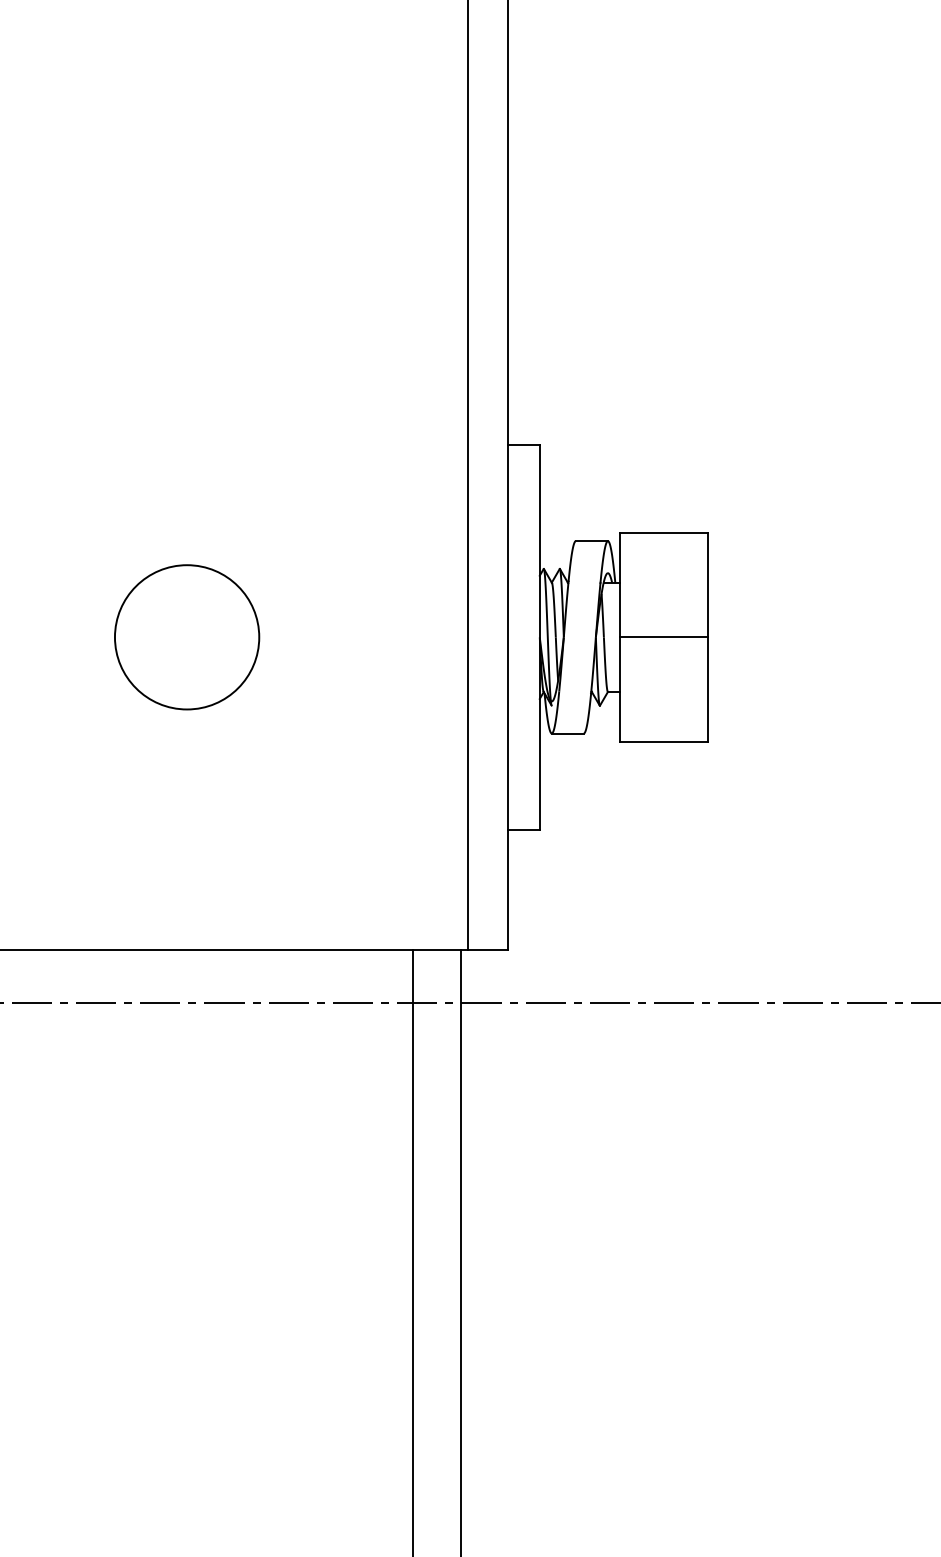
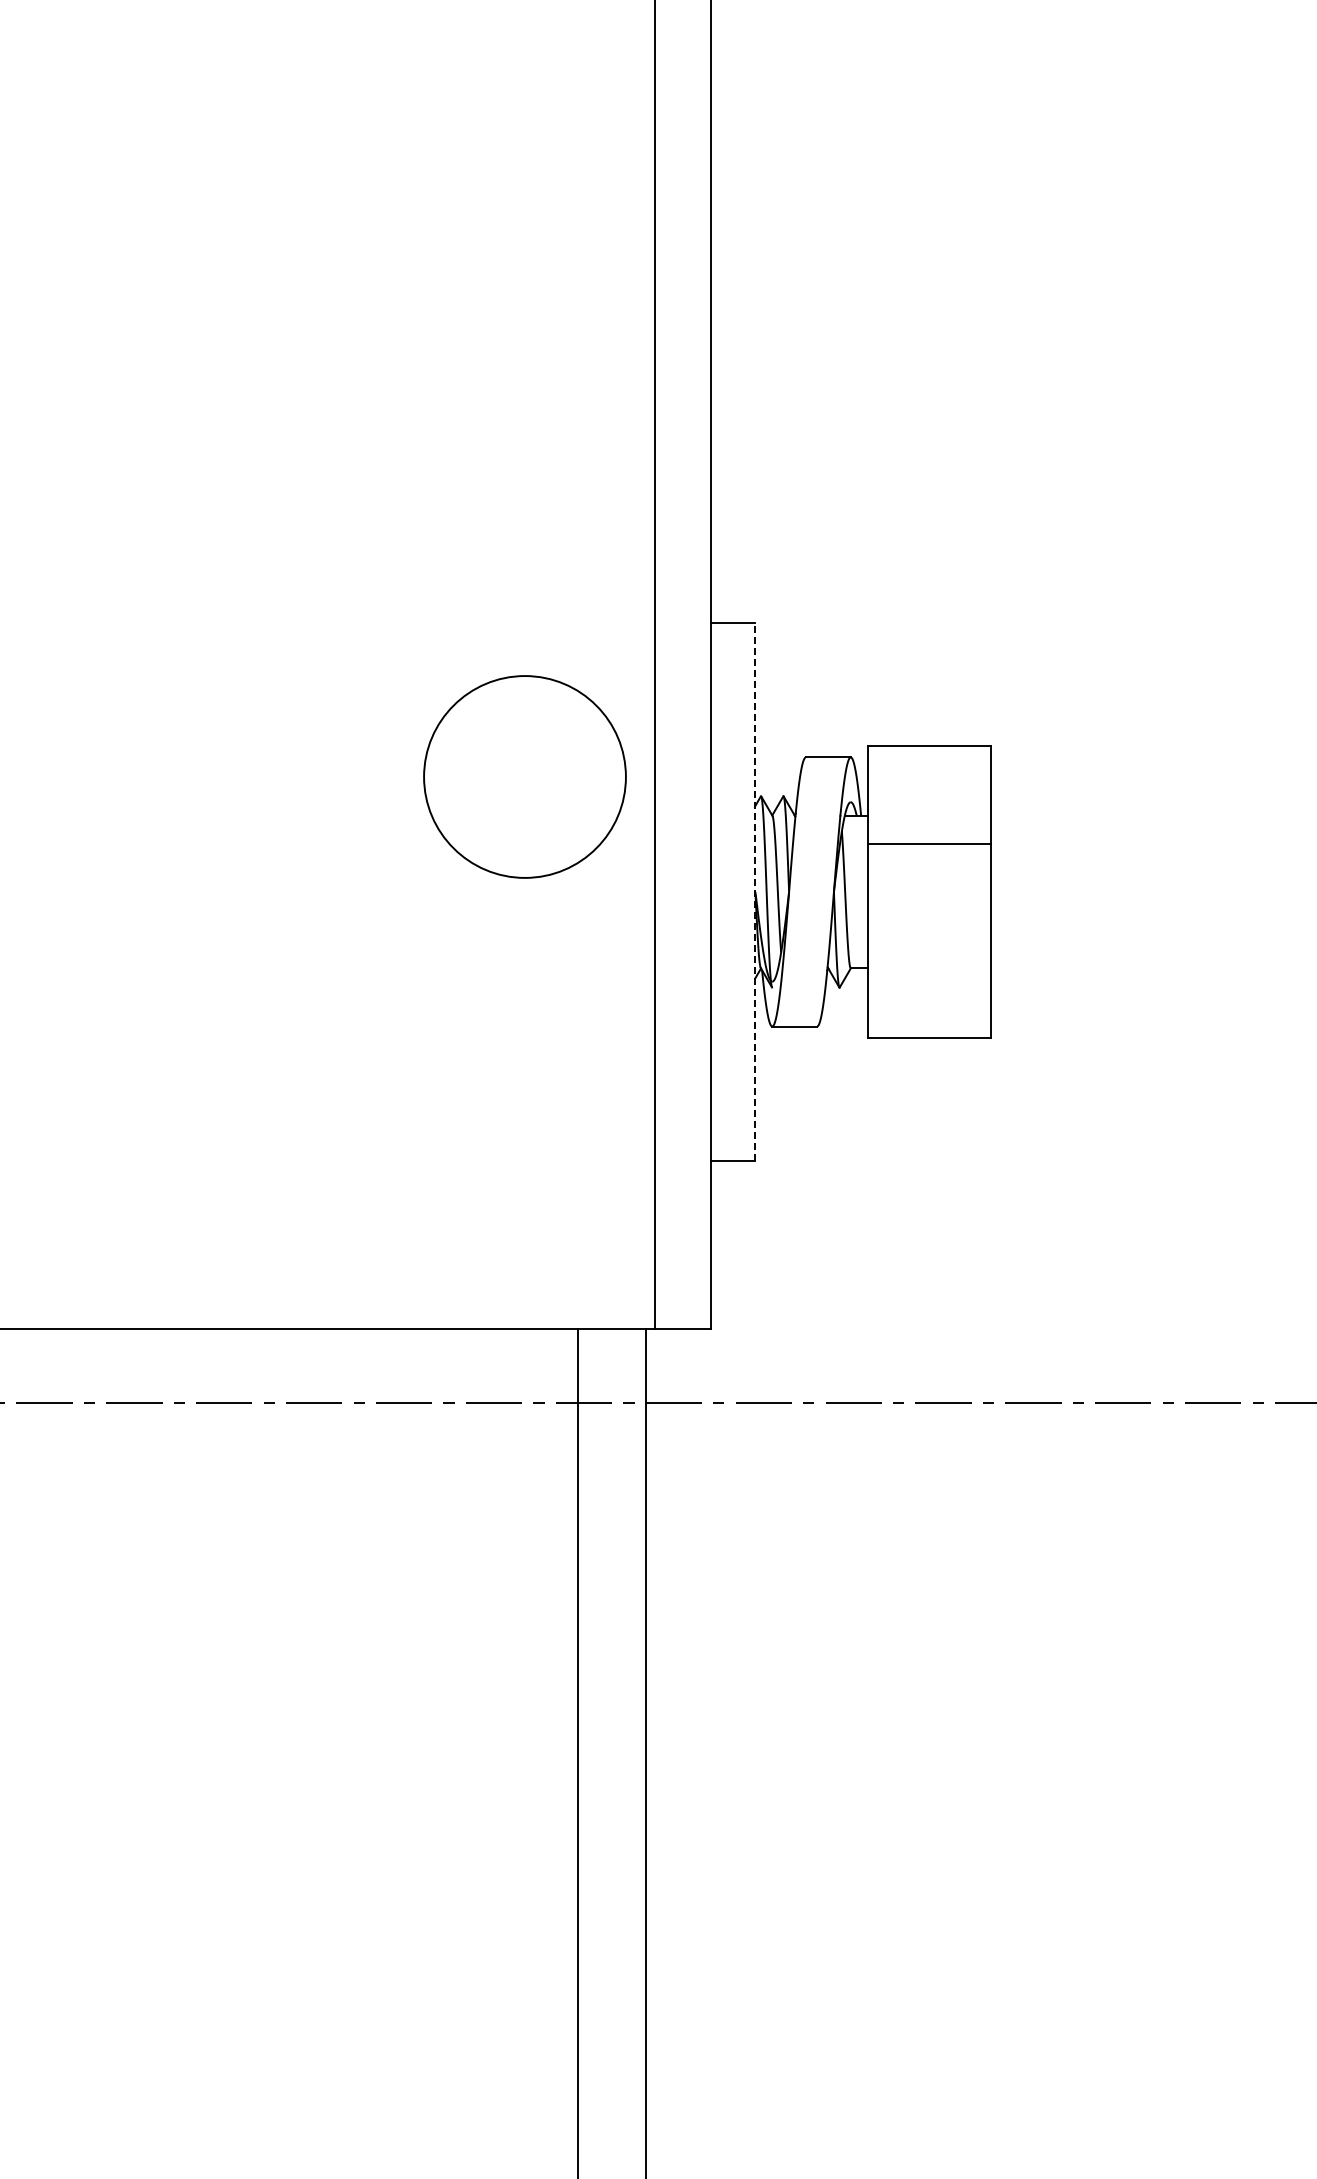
circle: (186, 636) -> (524, 776), moved
line: (539, 636) -> (755, 891), solid -> dashed
line: (663, 636) -> (928, 843), moved

